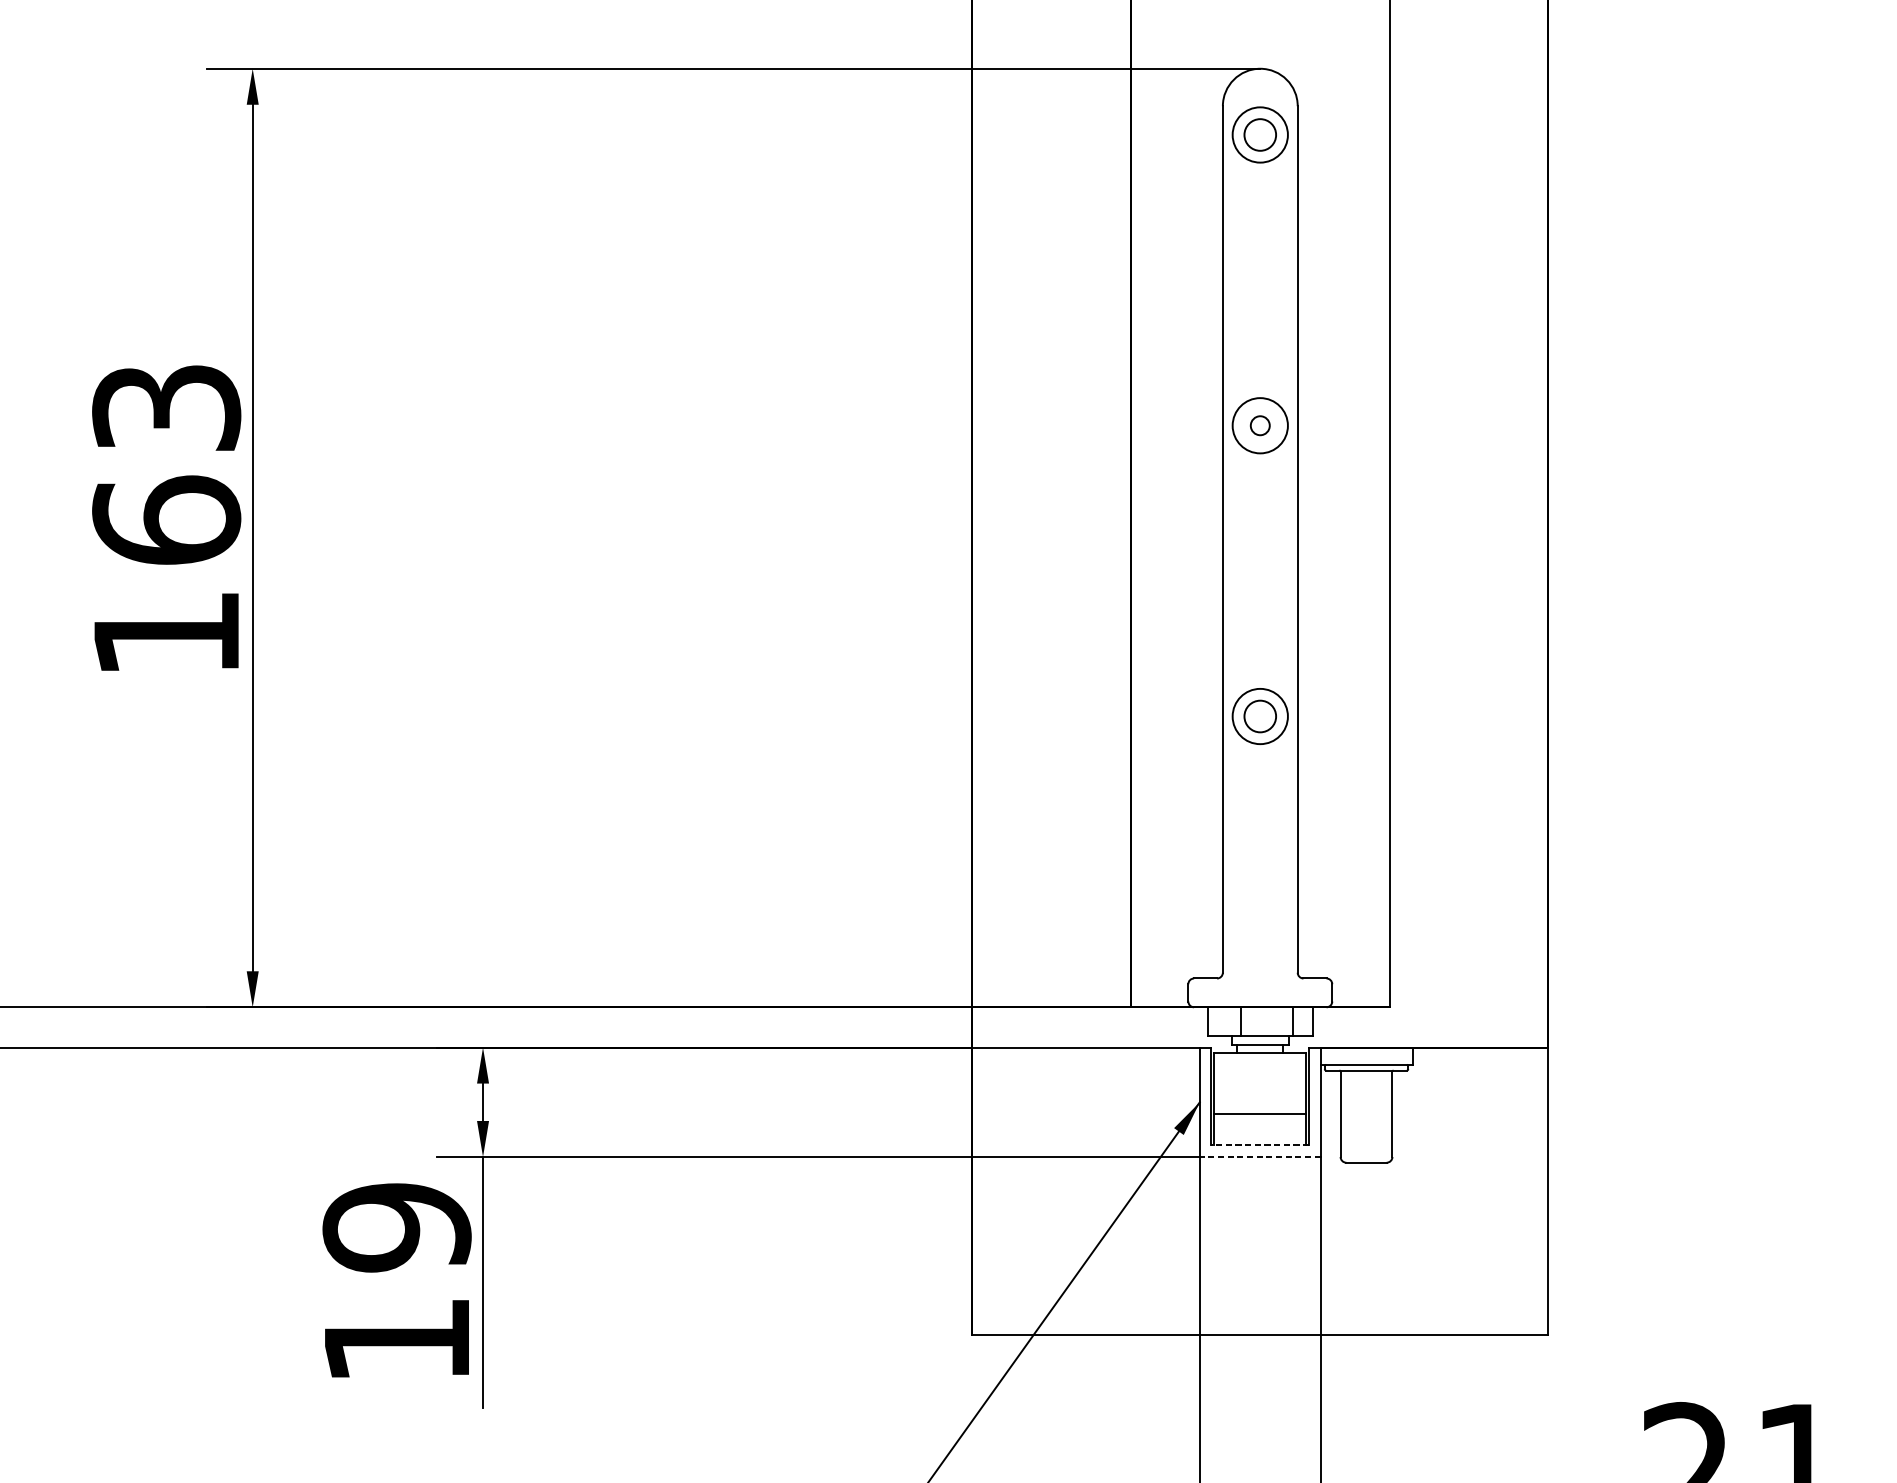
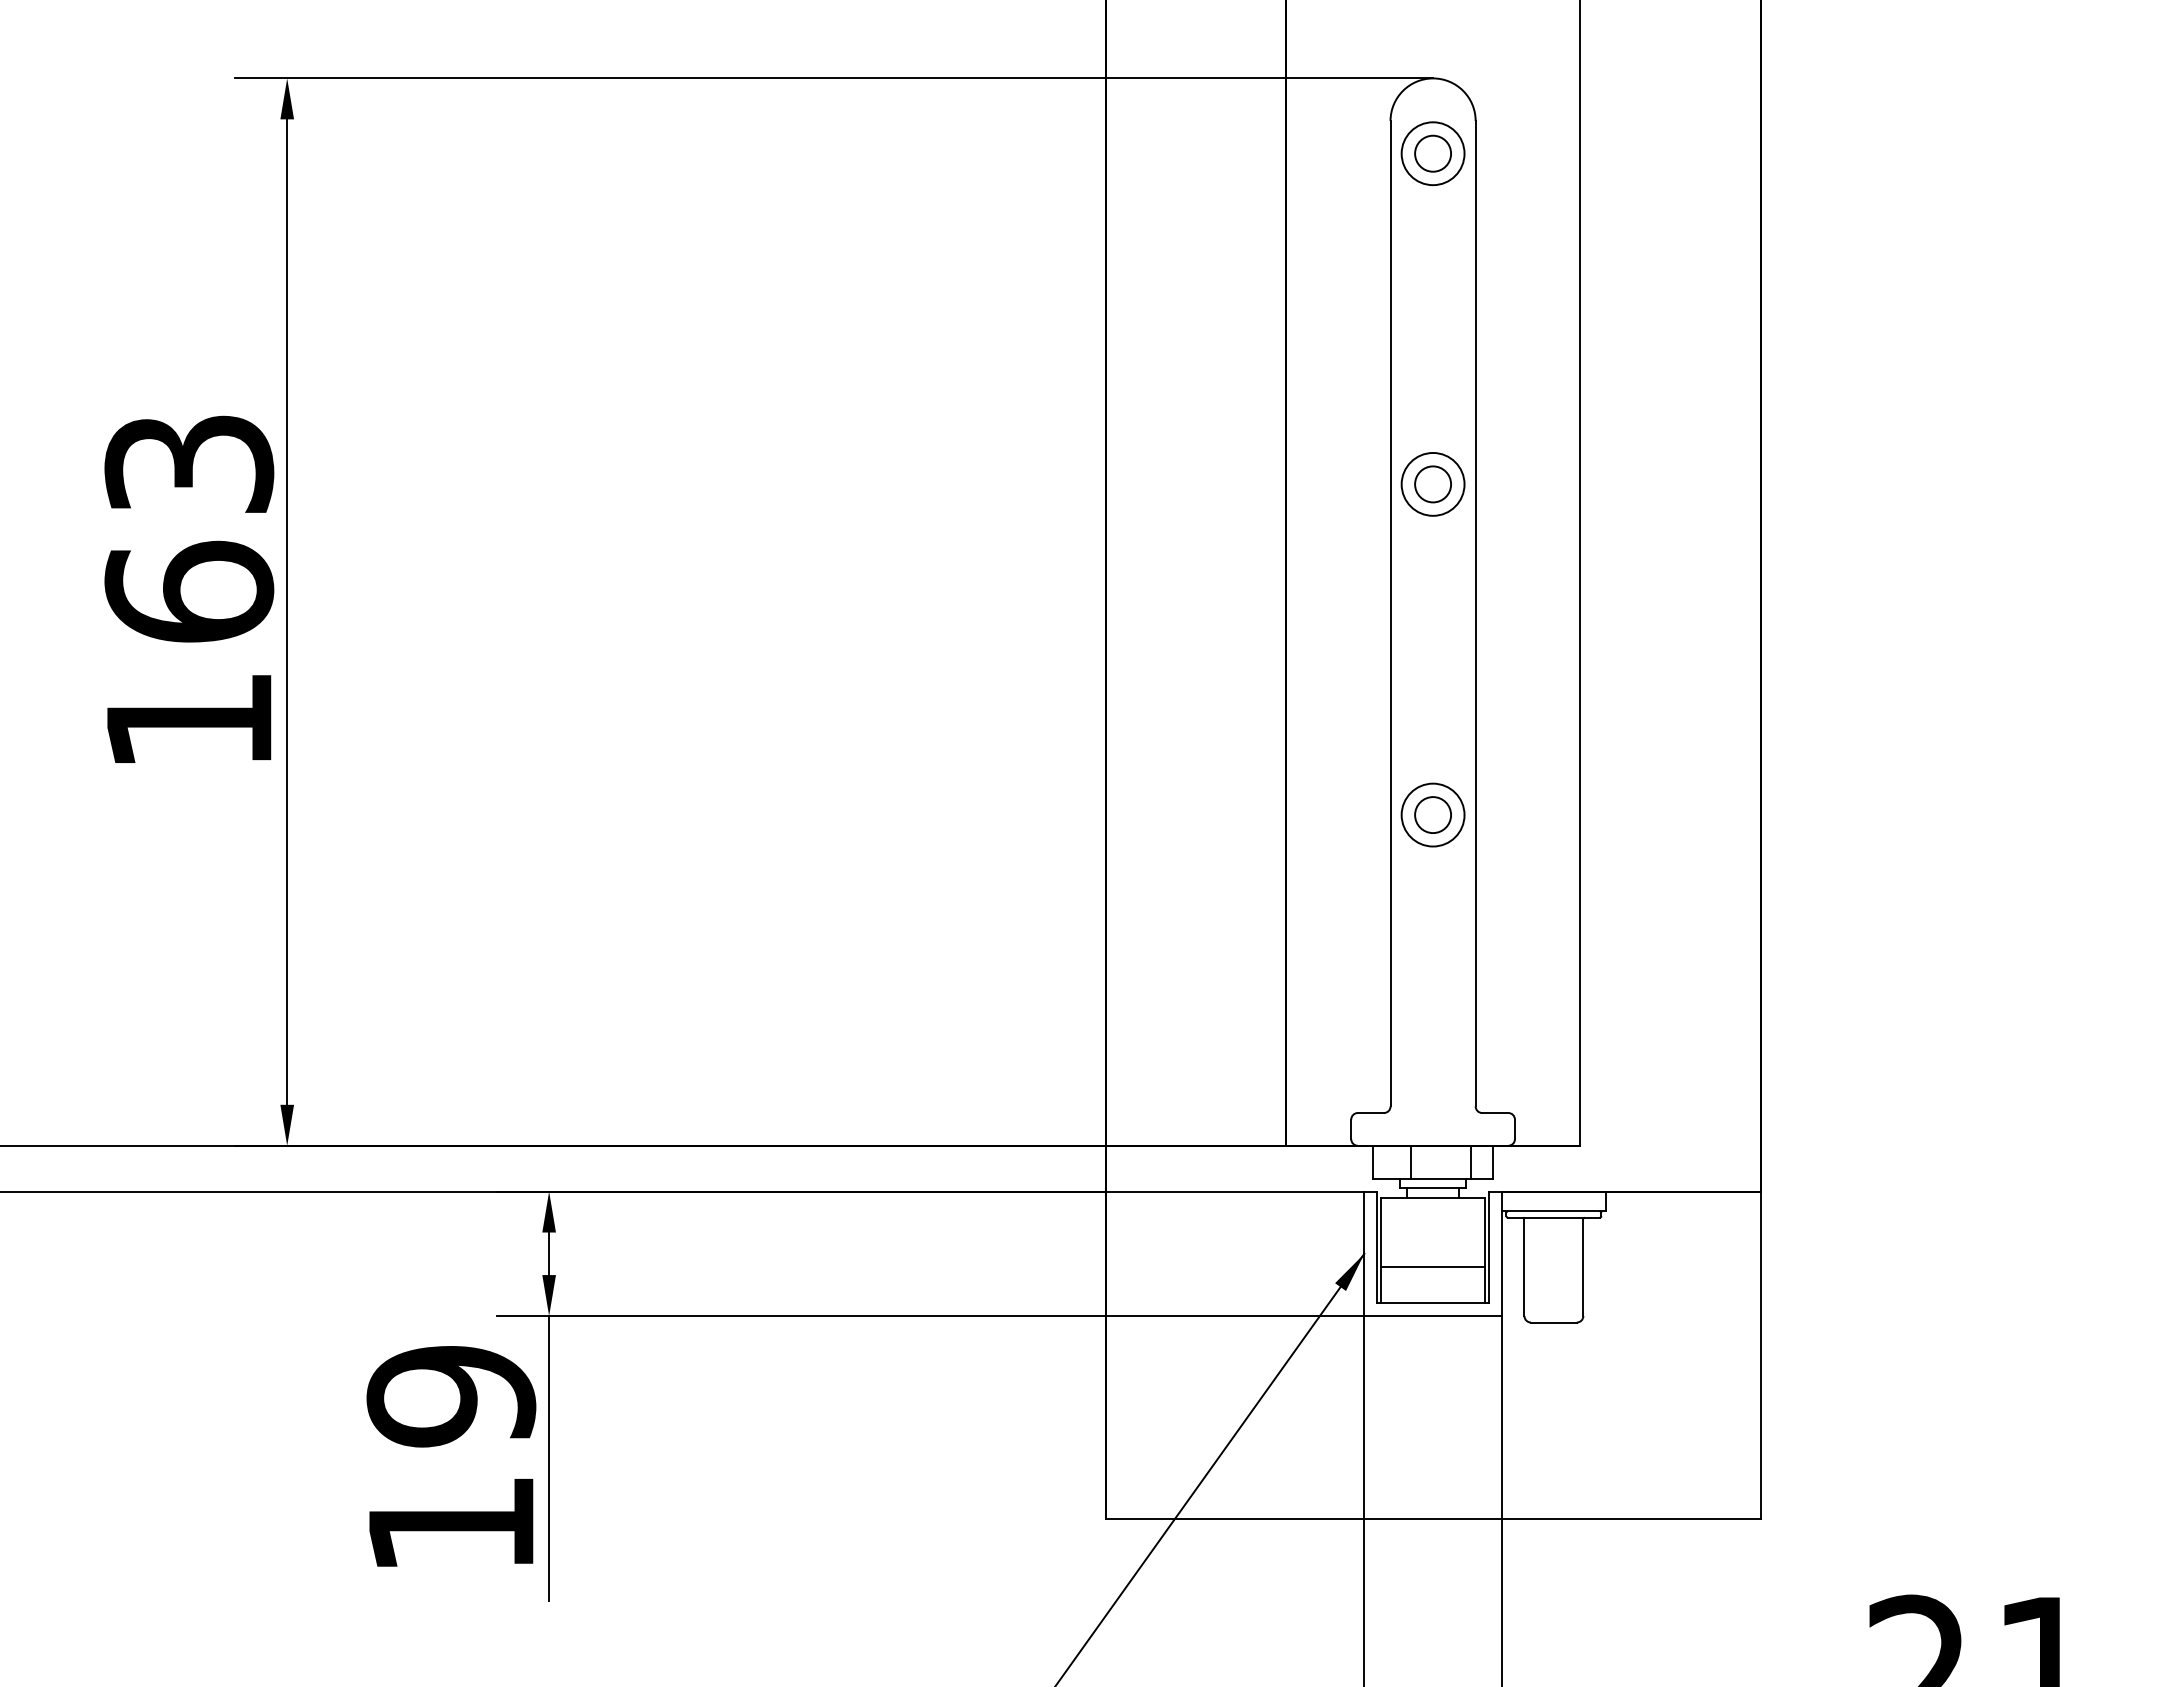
circle: (1260, 425) -> (1433, 484), size x1.67
line: (1260, 1145) -> (1433, 1302), dashed -> solid
line: (1260, 1157) -> (1433, 1316), dashed -> solid

